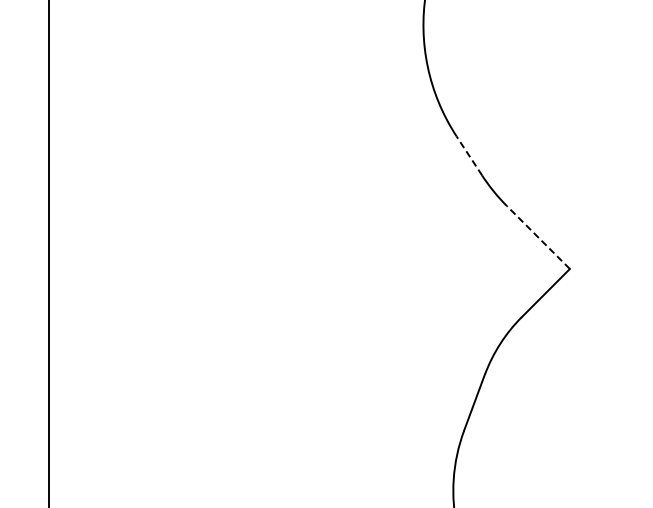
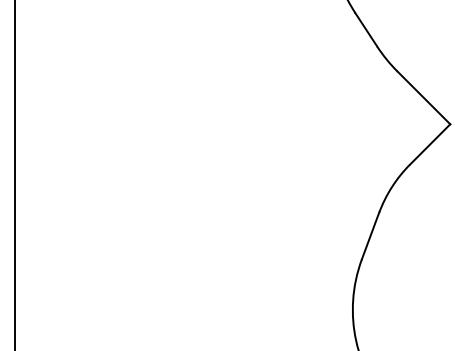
line: (469, 155) -> (366, 29), dashed -> solid
line: (538, 237) -> (424, 97), dashed -> solid

